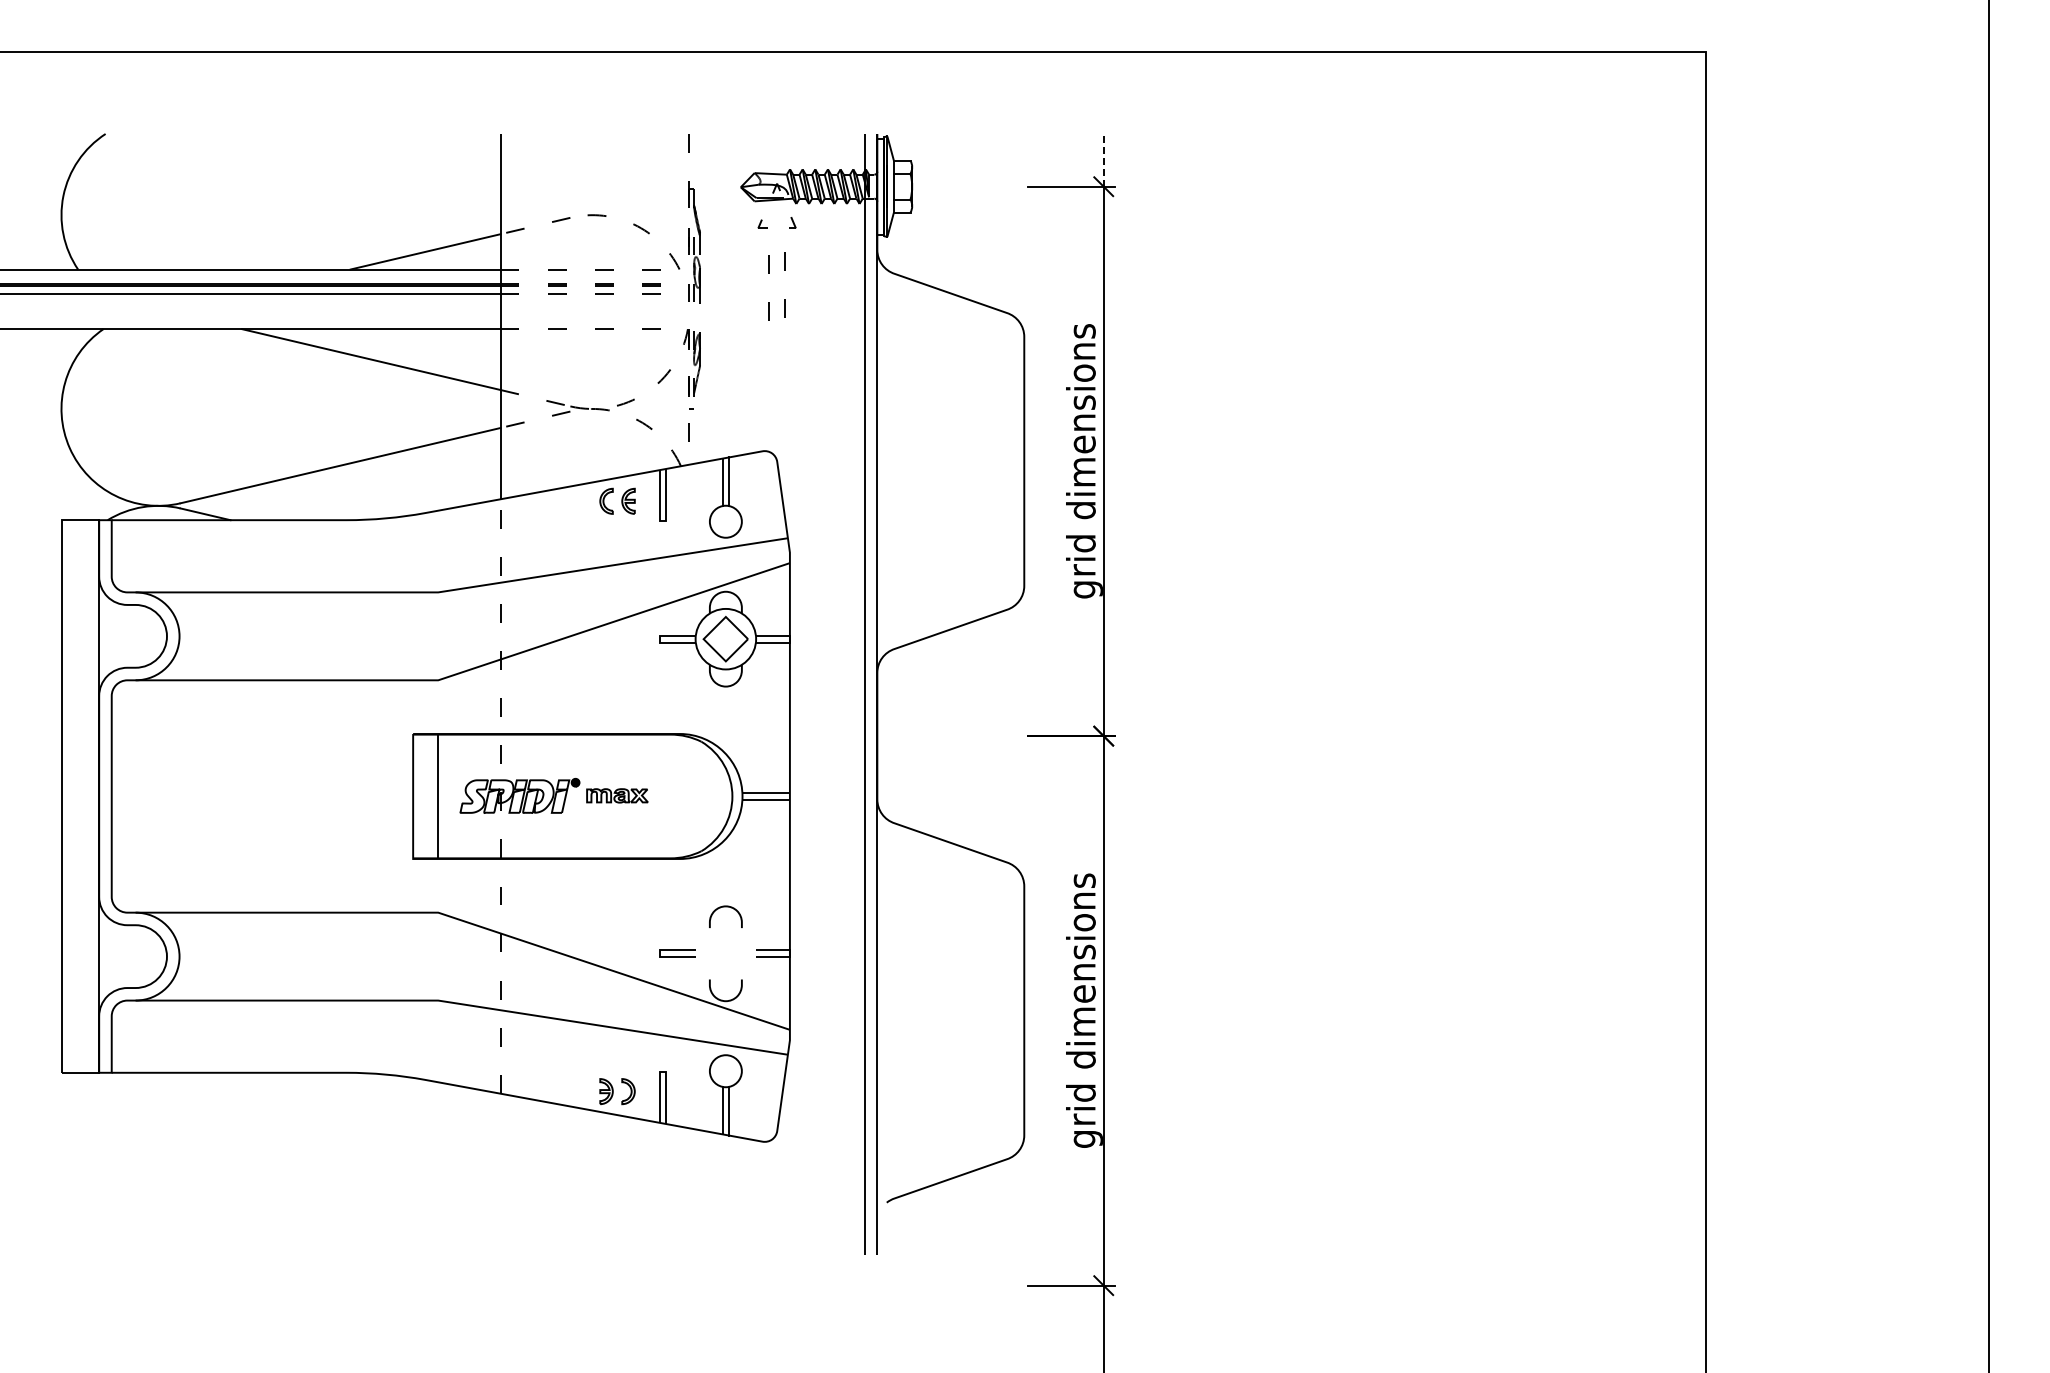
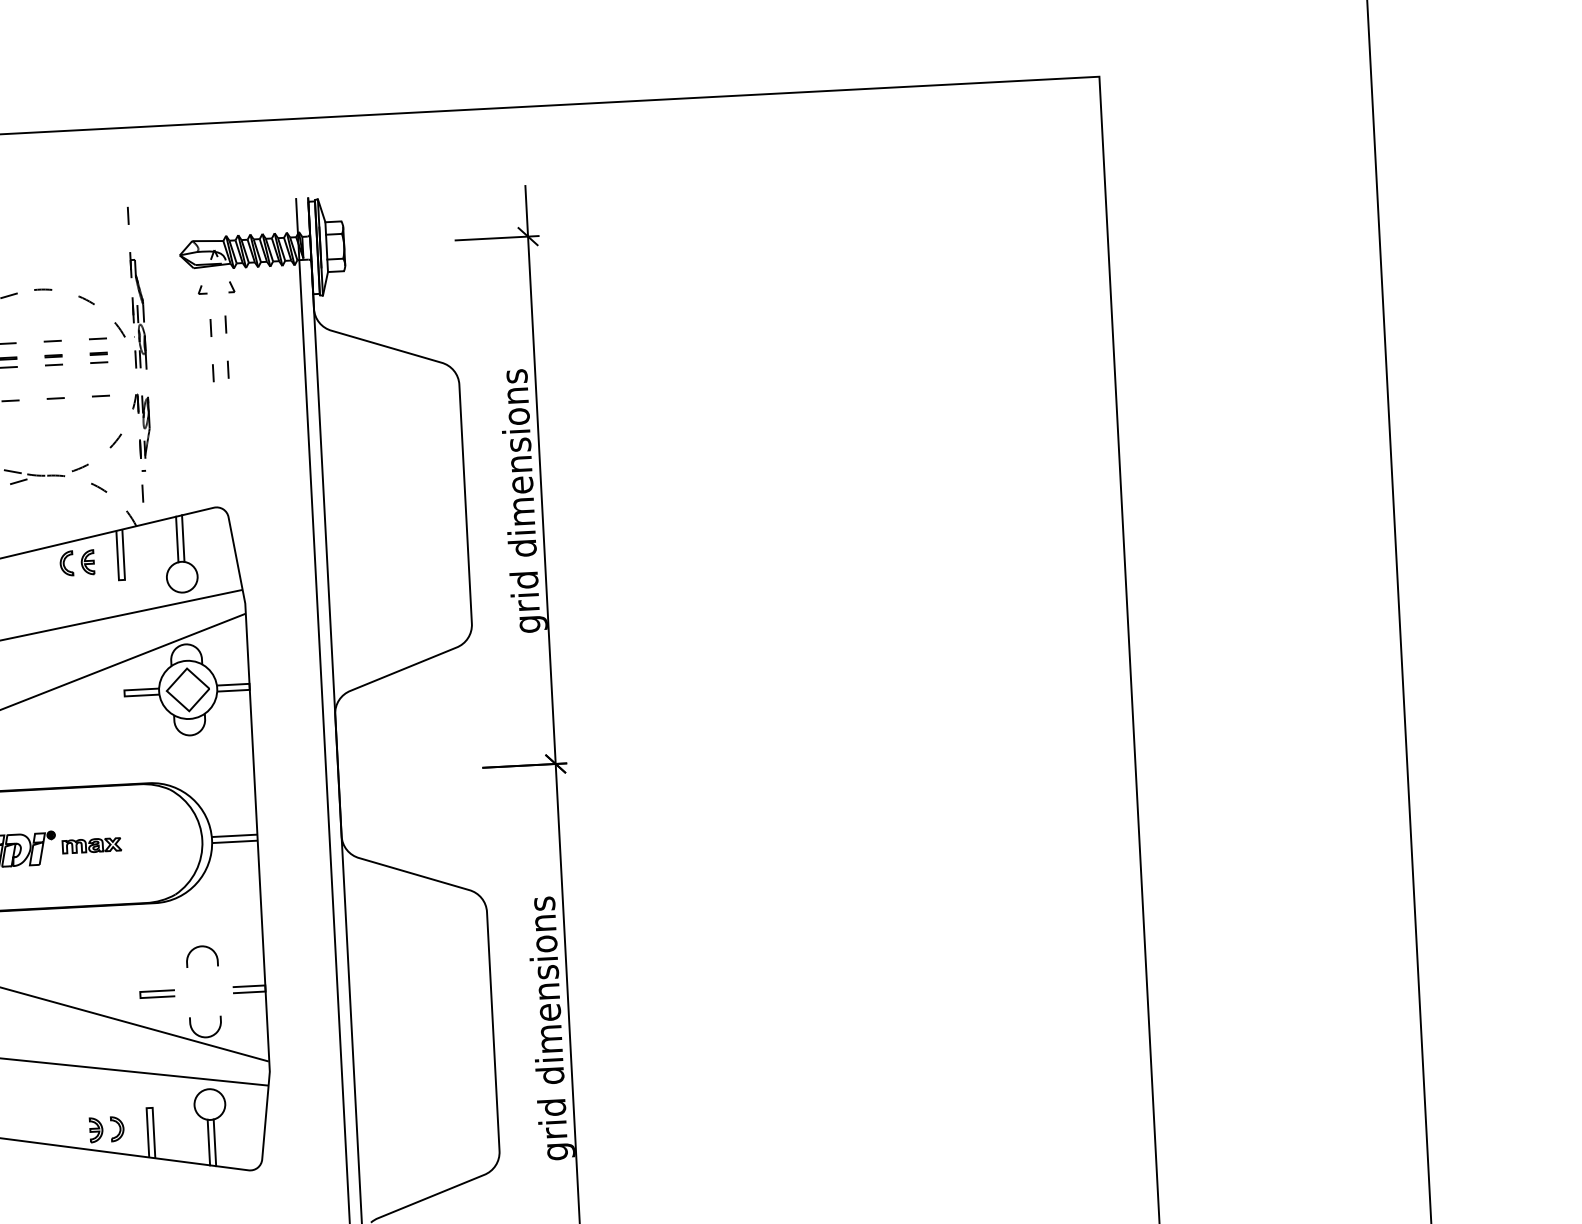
line: (1103, 159) -> (526, 210), dashed -> solid

